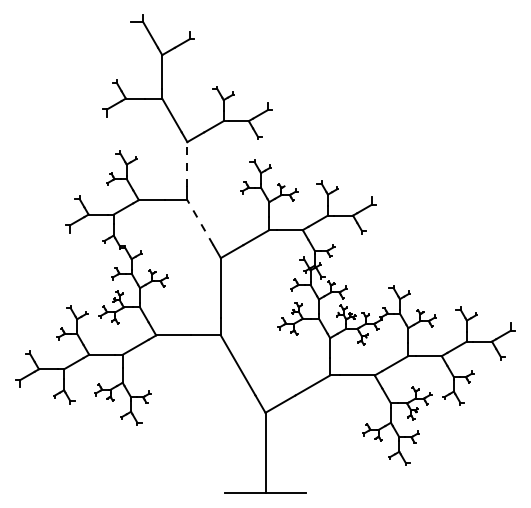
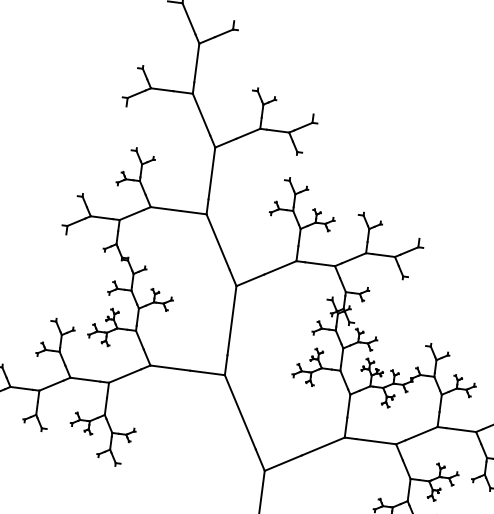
line: (187, 164) -> (212, 173), dashed -> solid
line: (200, 222) -> (218, 242), dashed -> solid

